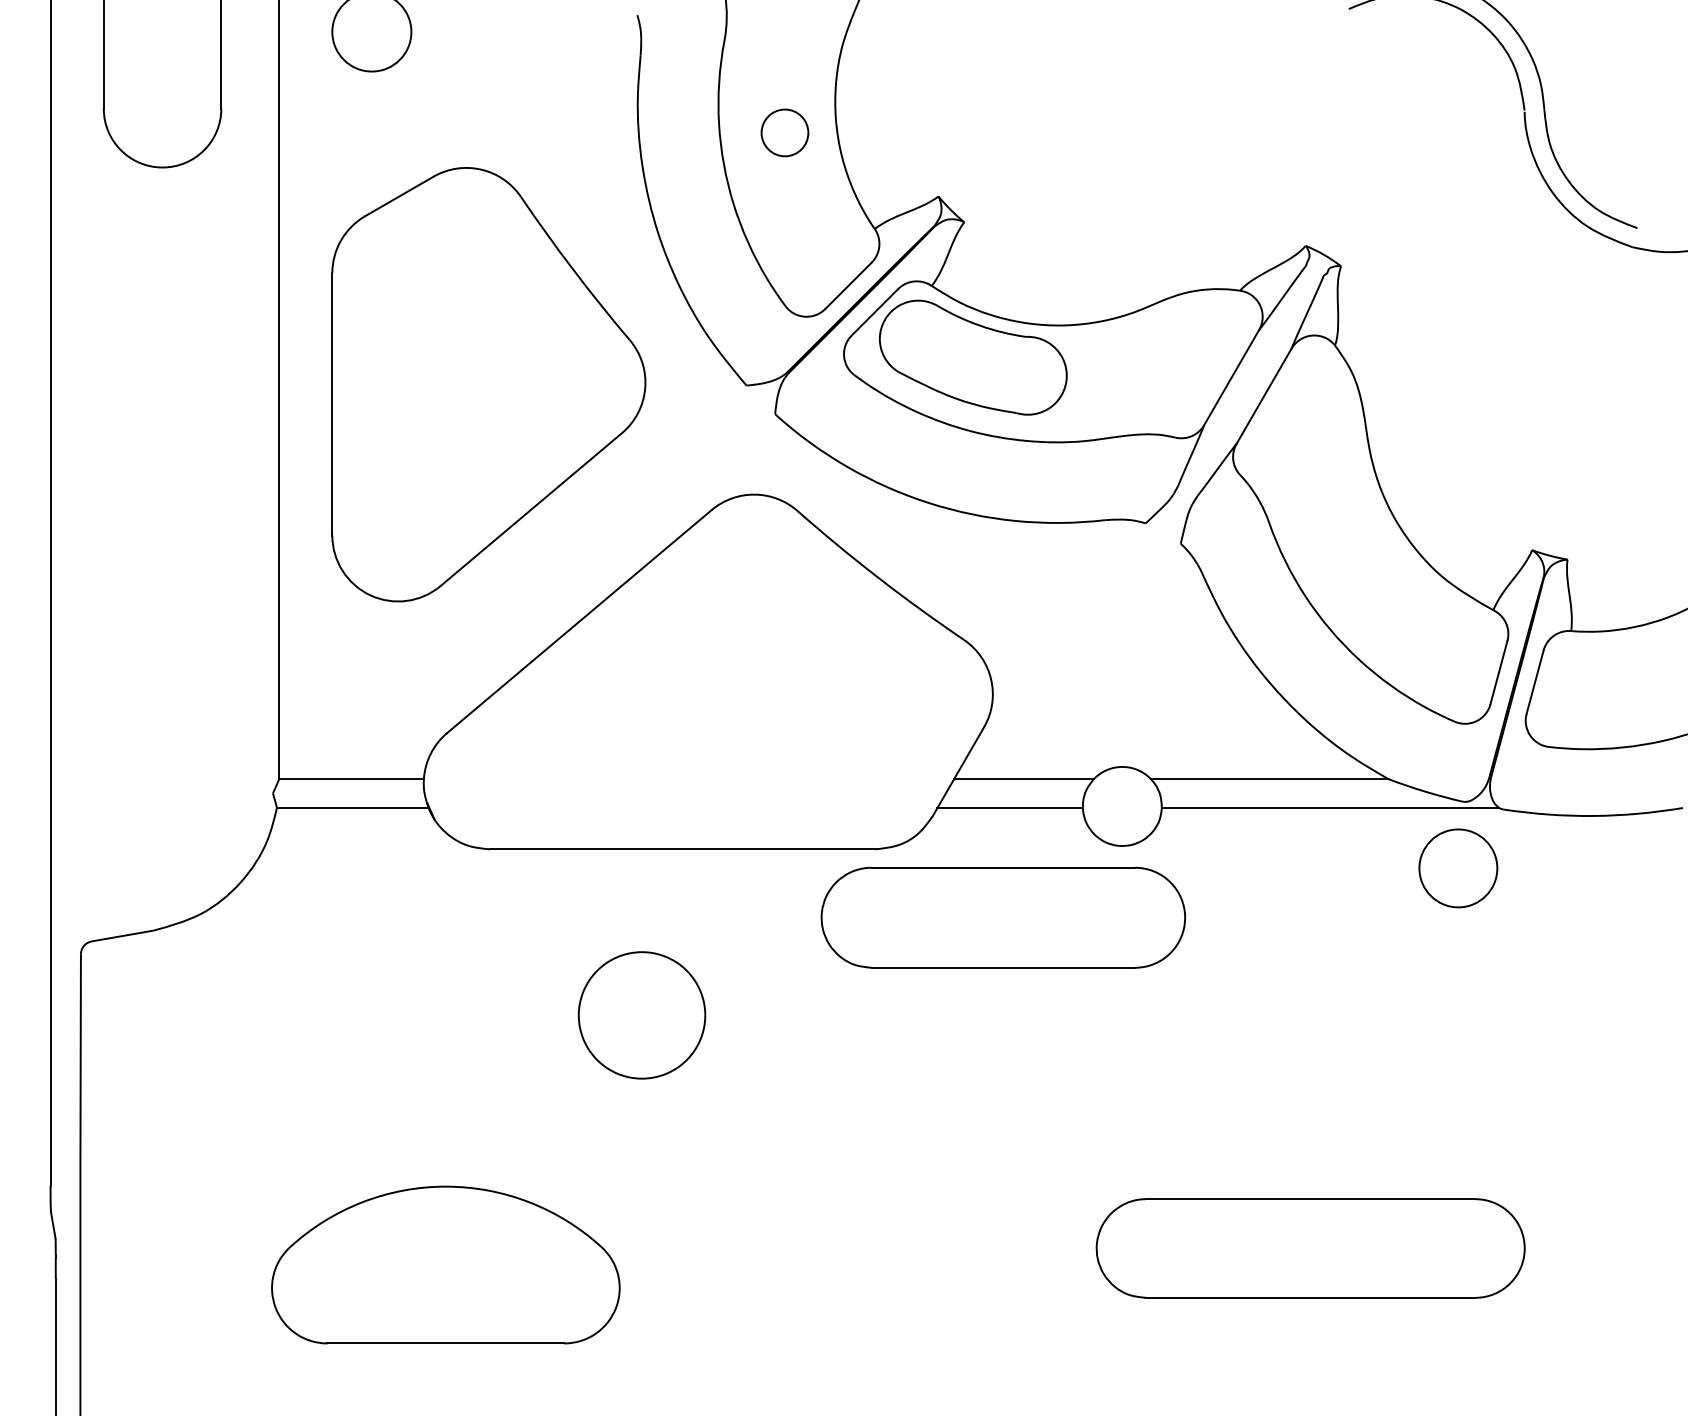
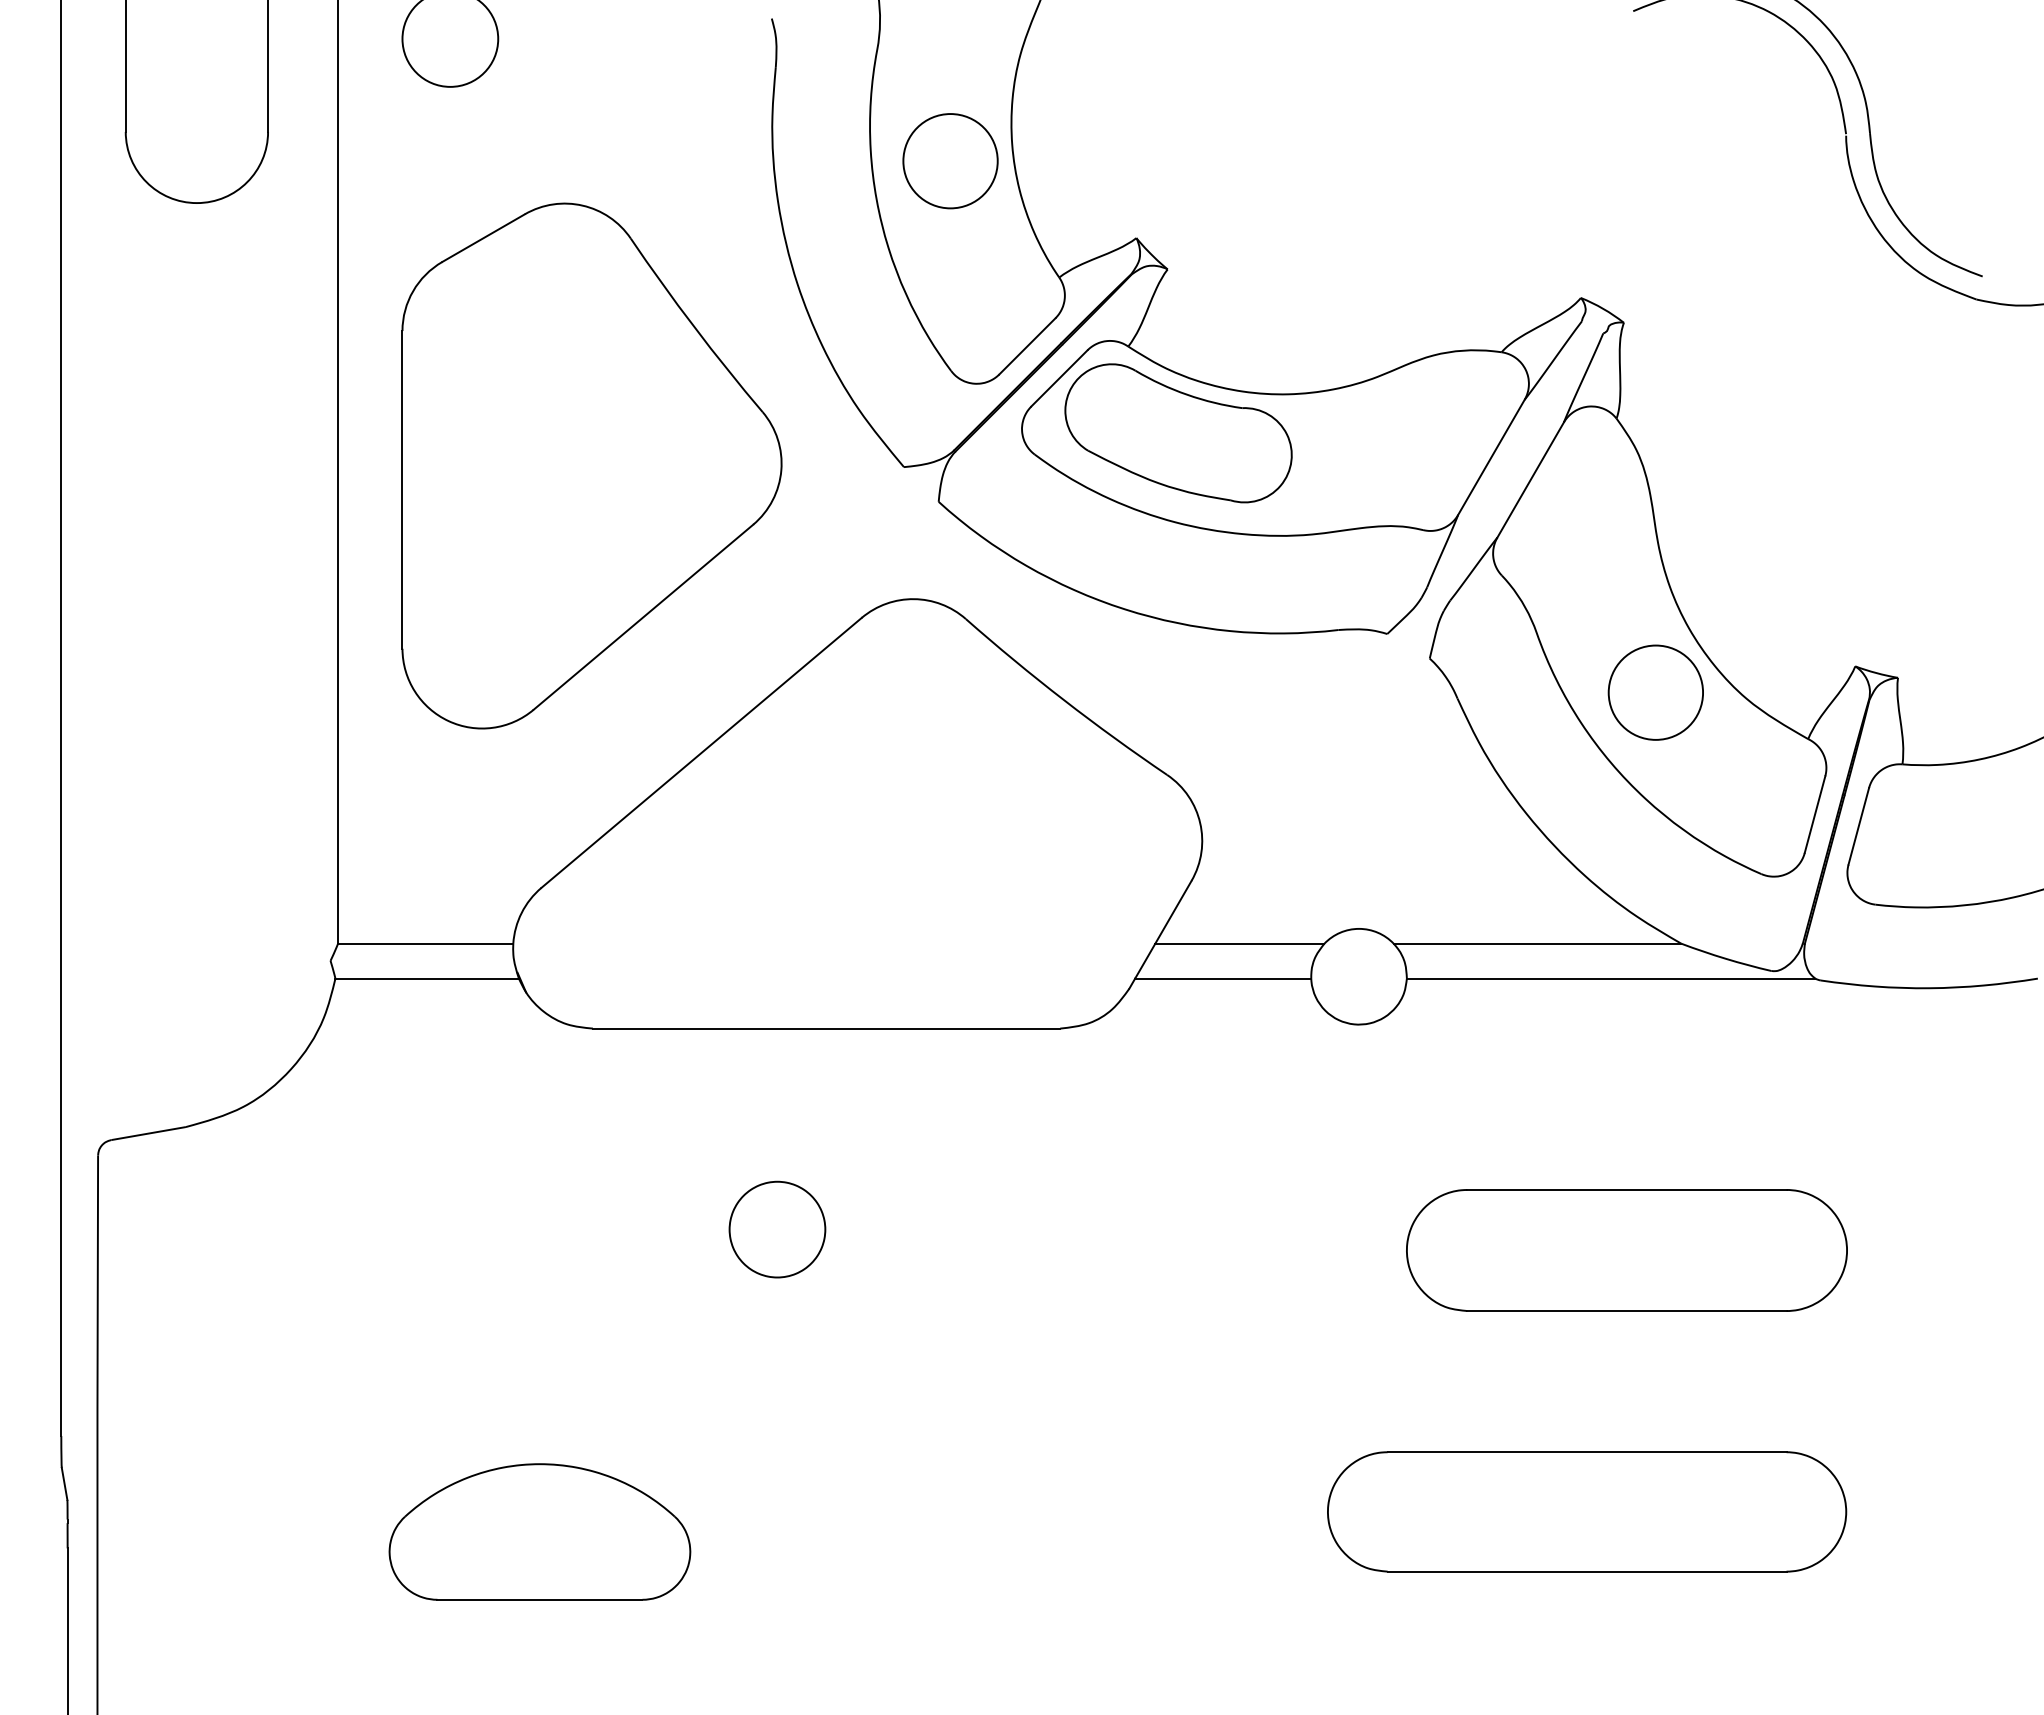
circle: (784, 133) -> (950, 161), size x1.67
circle: (1458, 868) -> (1655, 692), moved
part: (1002, 917) -> (1626, 1250), moved
part: (642, 1015) -> (777, 1229), size x0.62
part: (445, 1264) -> (539, 1531), size x0.71

